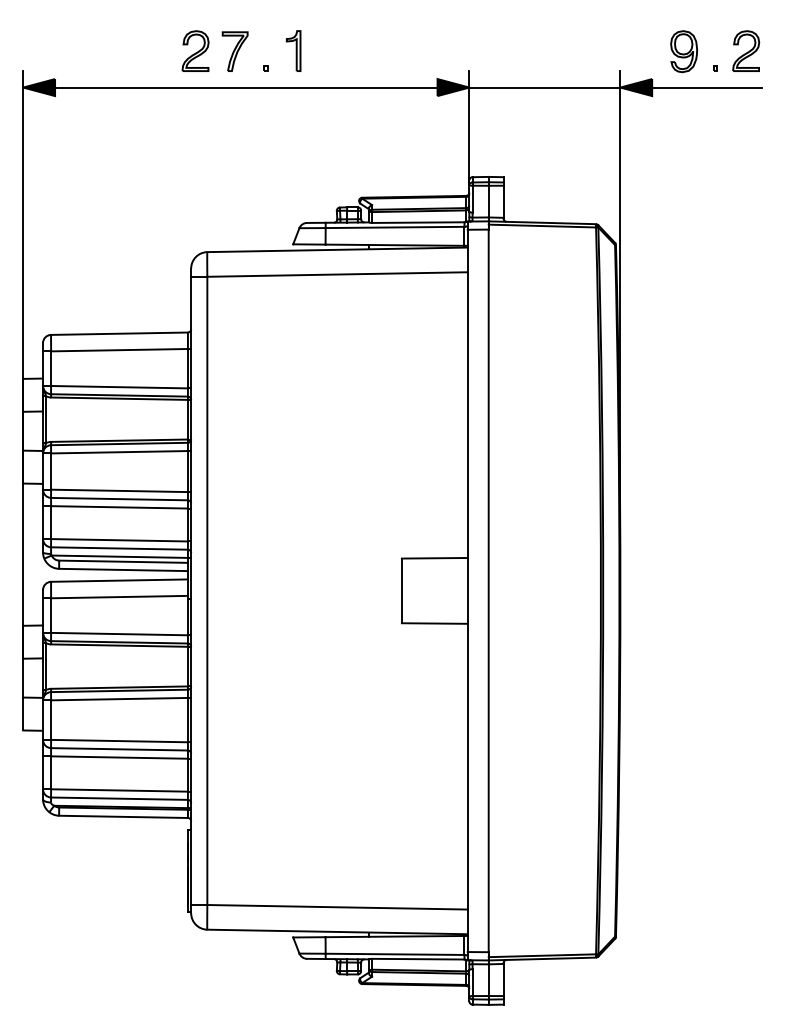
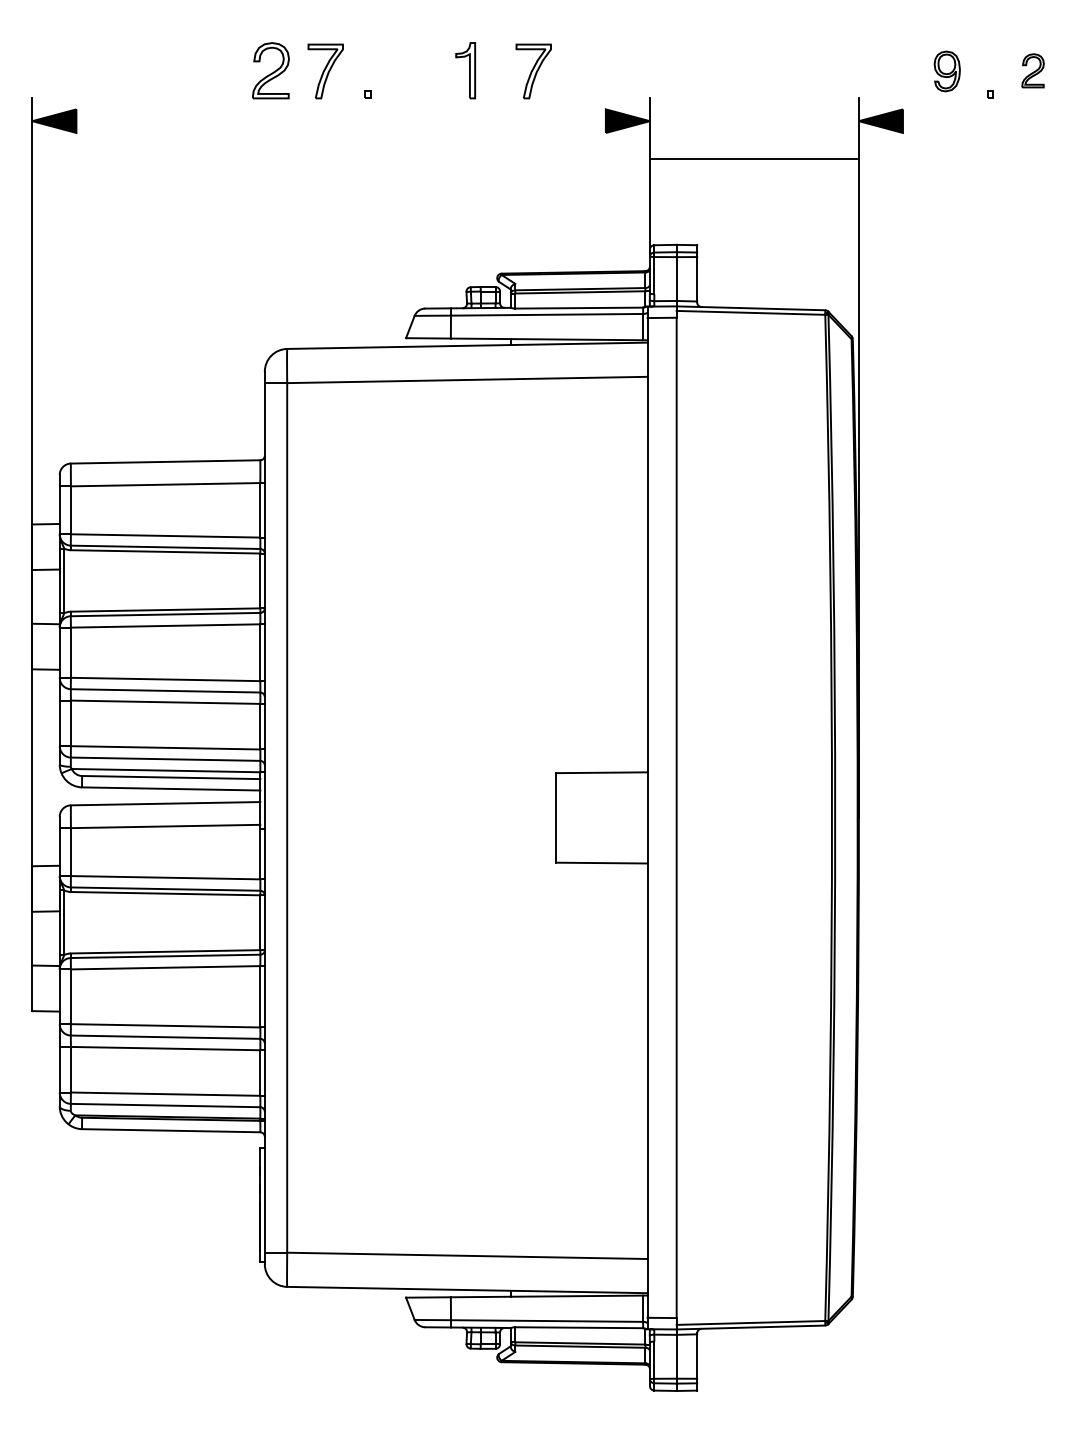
part: (293, 50) -> (465, 70), moved
part: (745, 50) -> (1032, 70), size x0.6
part: (385, 51) -> (533, 71), added
part: (684, 51) -> (947, 71), size x0.7
line: (245, 87) -> (340, 121), removed
line: (544, 87) -> (753, 159), moved
line: (706, 87) -> (978, 121), removed

